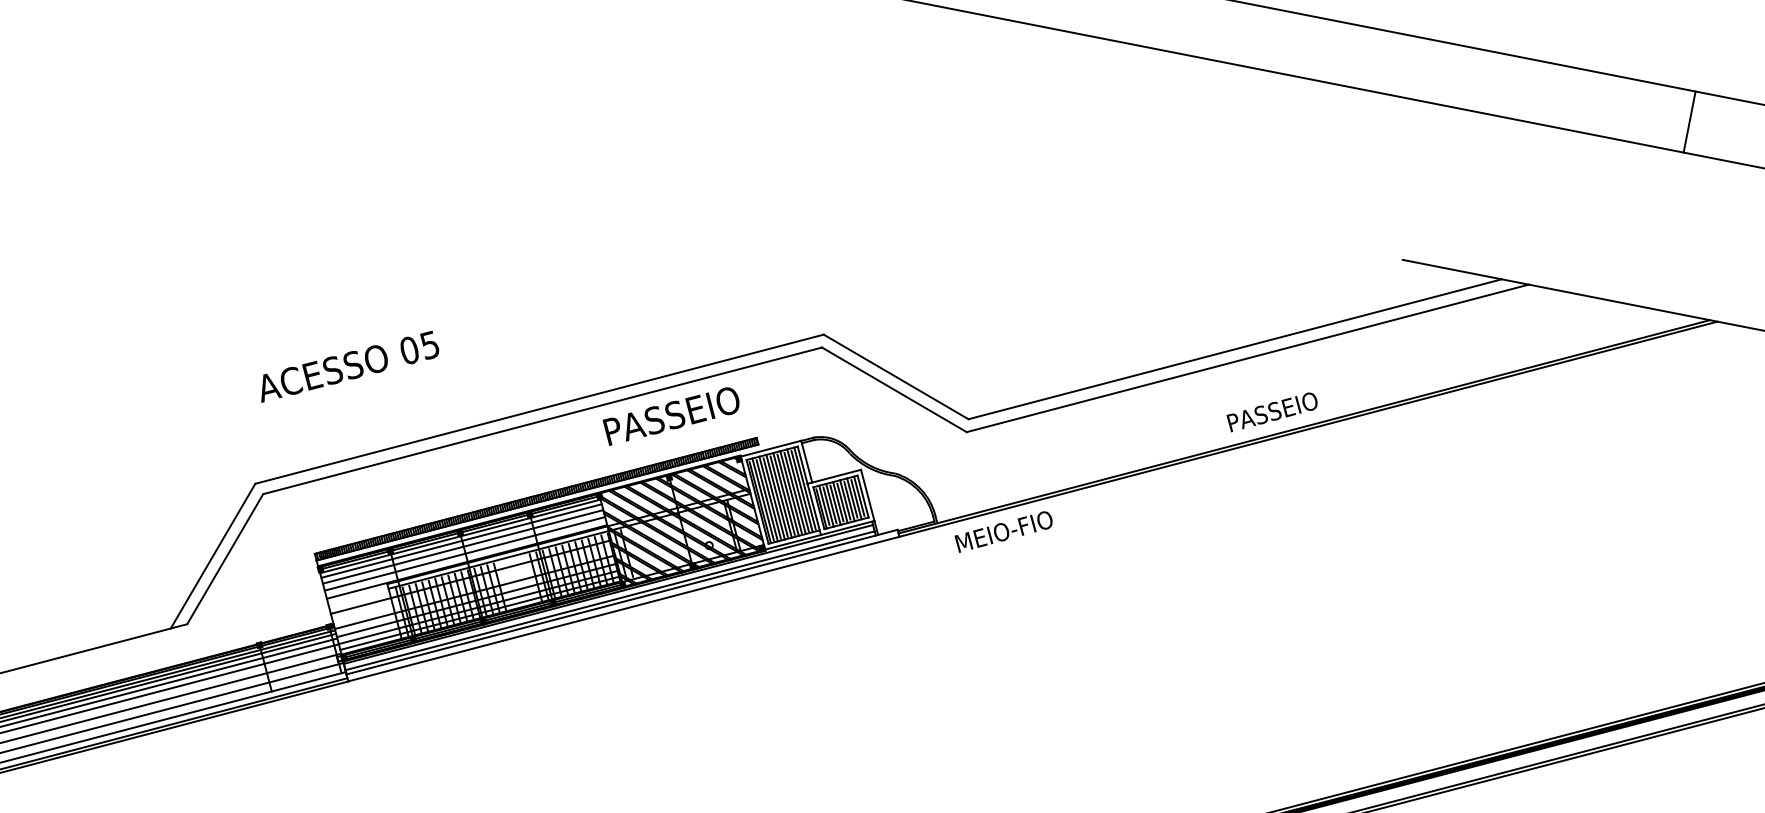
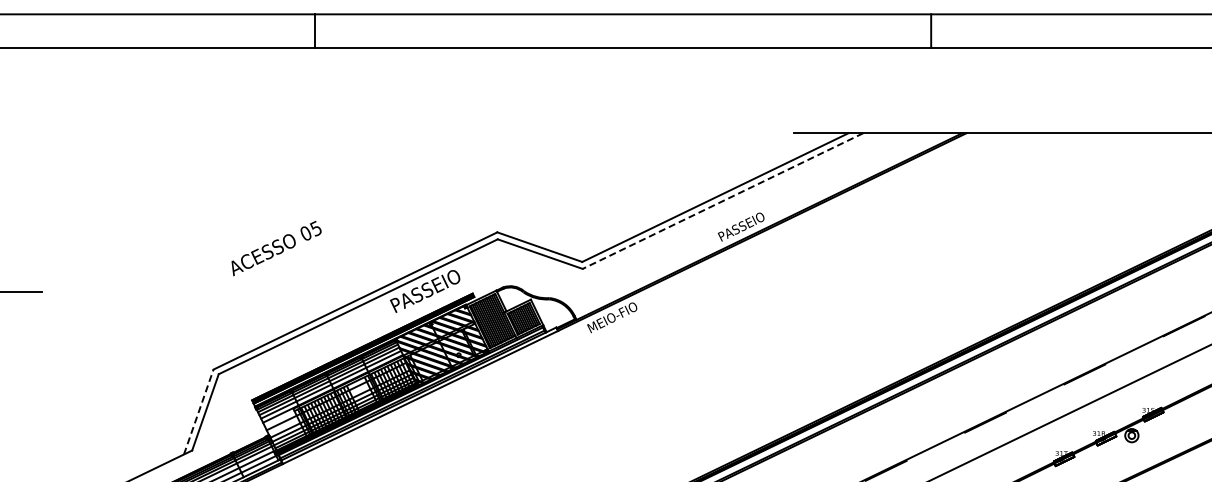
line: (1248, 359) -> (723, 201), solid -> dashed
text: (350, 367) -> (276, 248), moved
line: (212, 556) -> (198, 412), solid -> dashed

